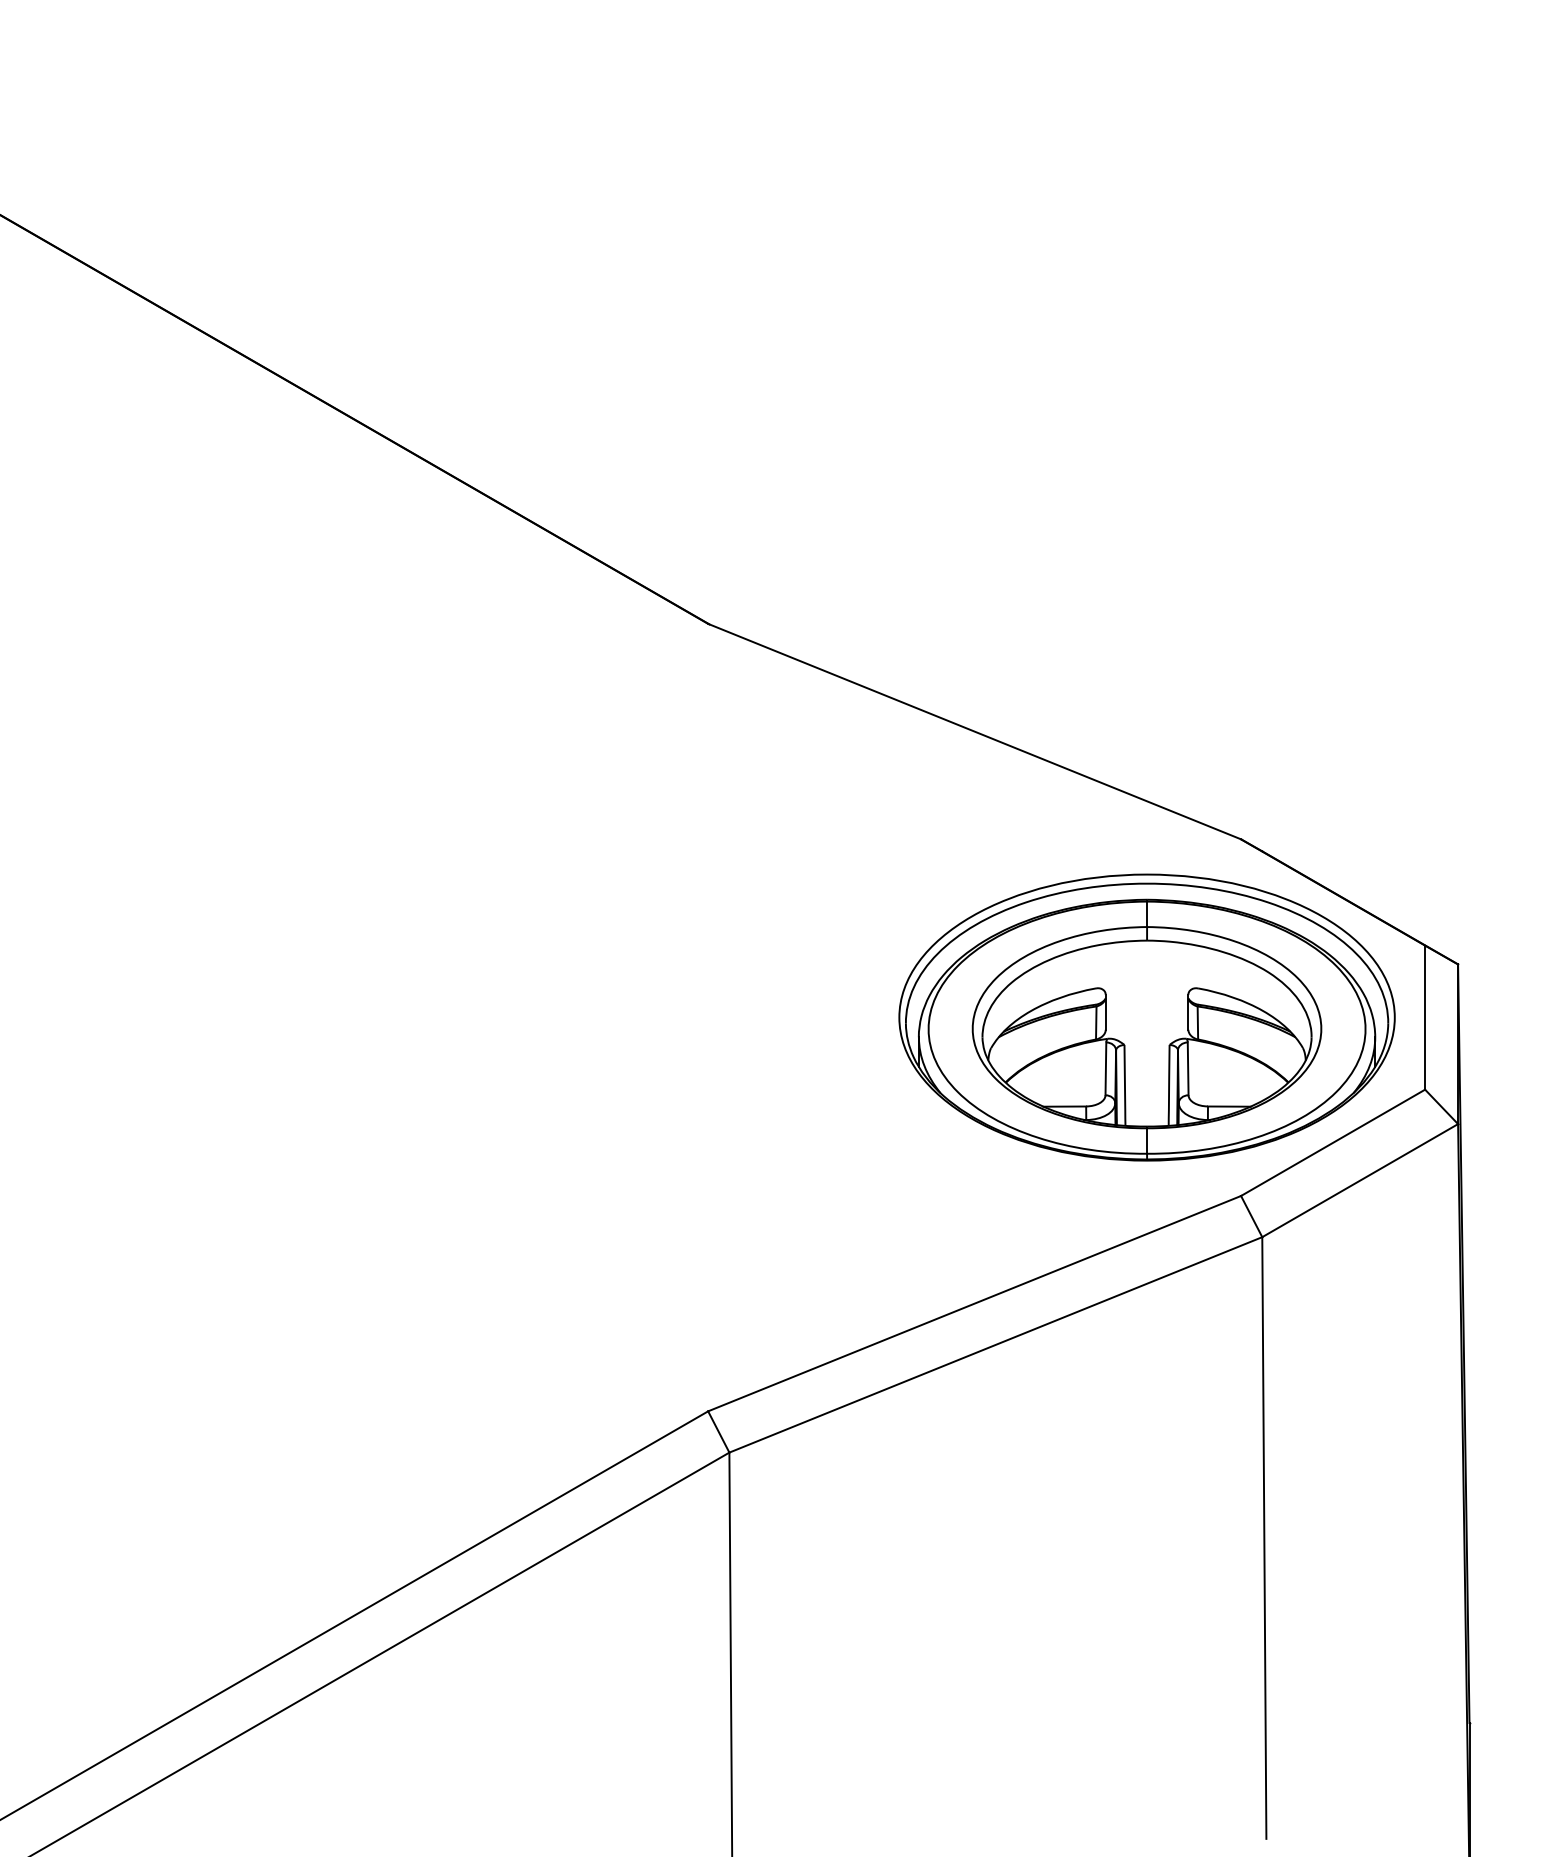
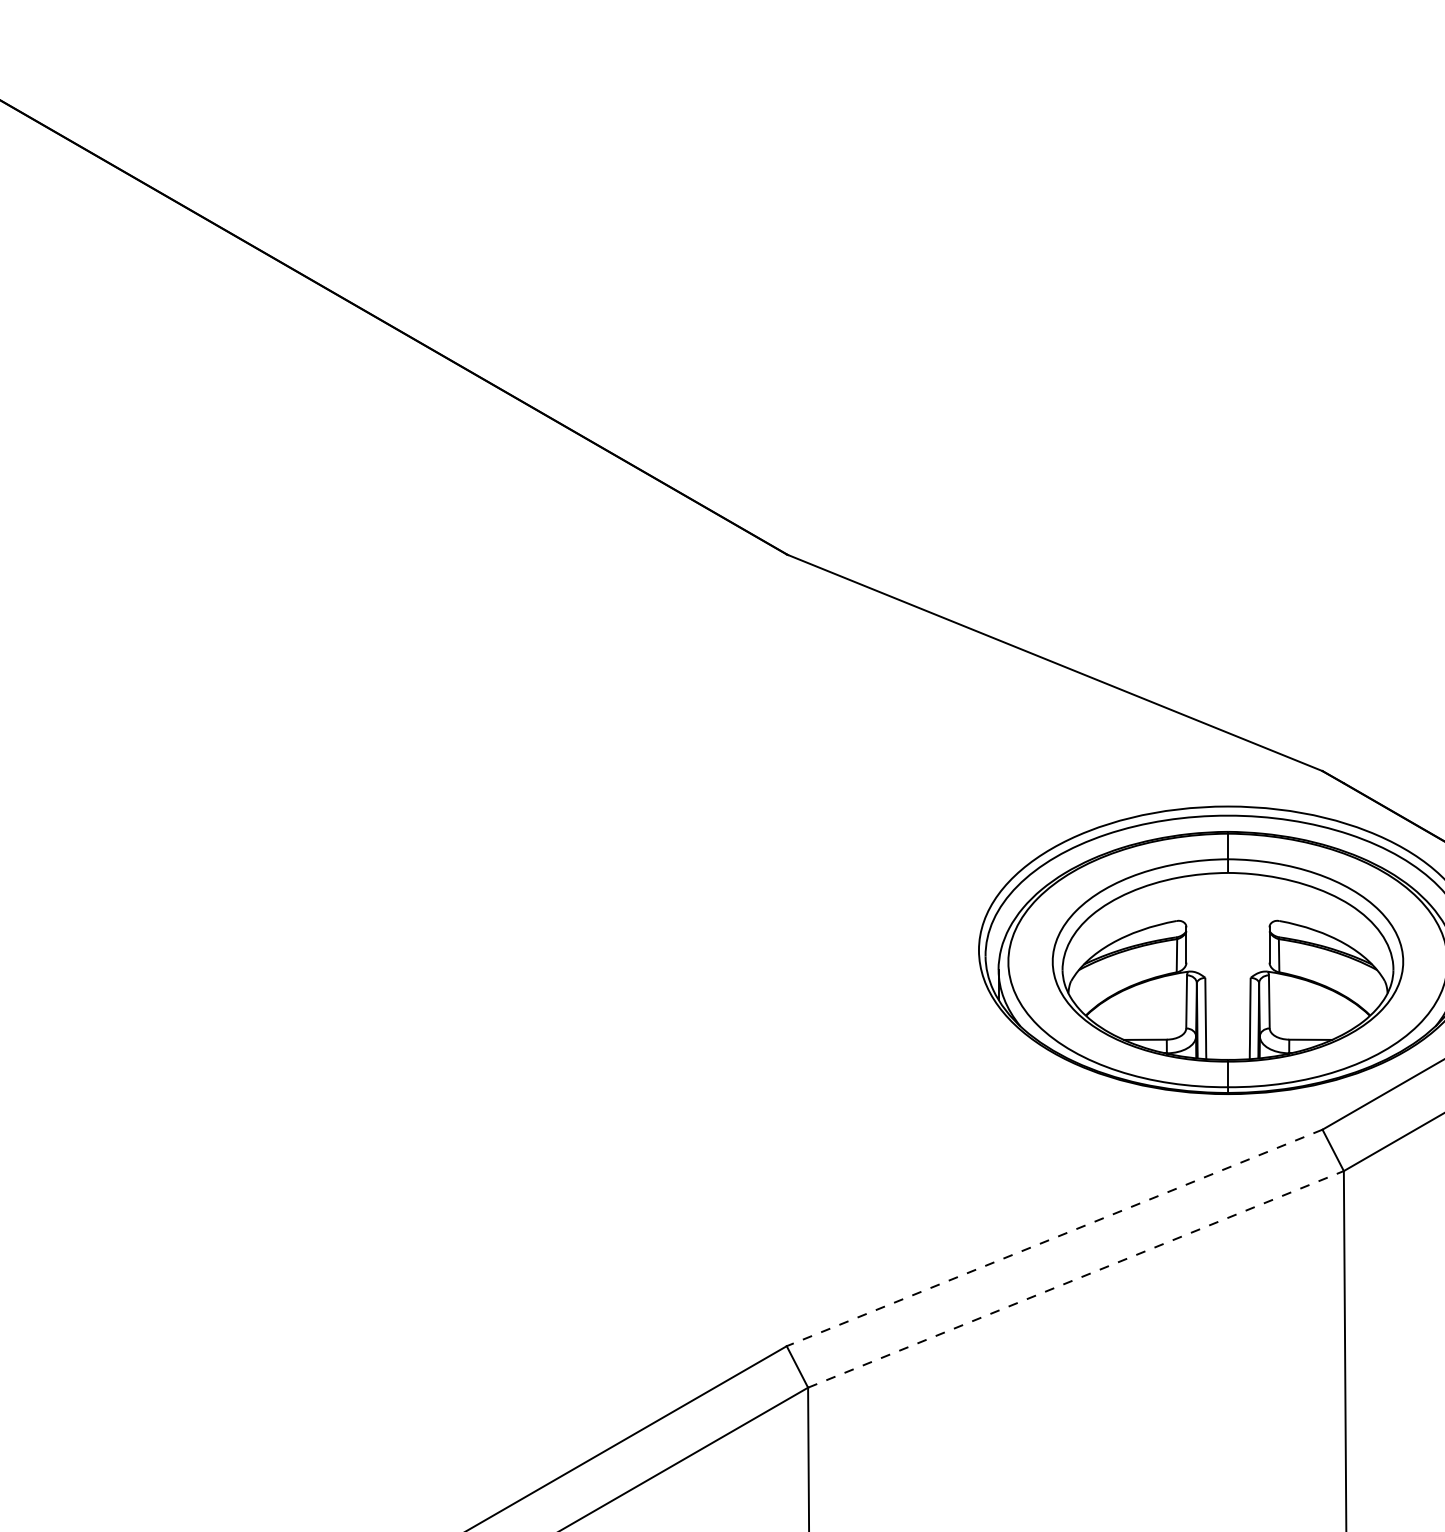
line: (974, 1303) -> (1054, 1237), solid -> dashed
line: (996, 1344) -> (1076, 1278), solid -> dashed

